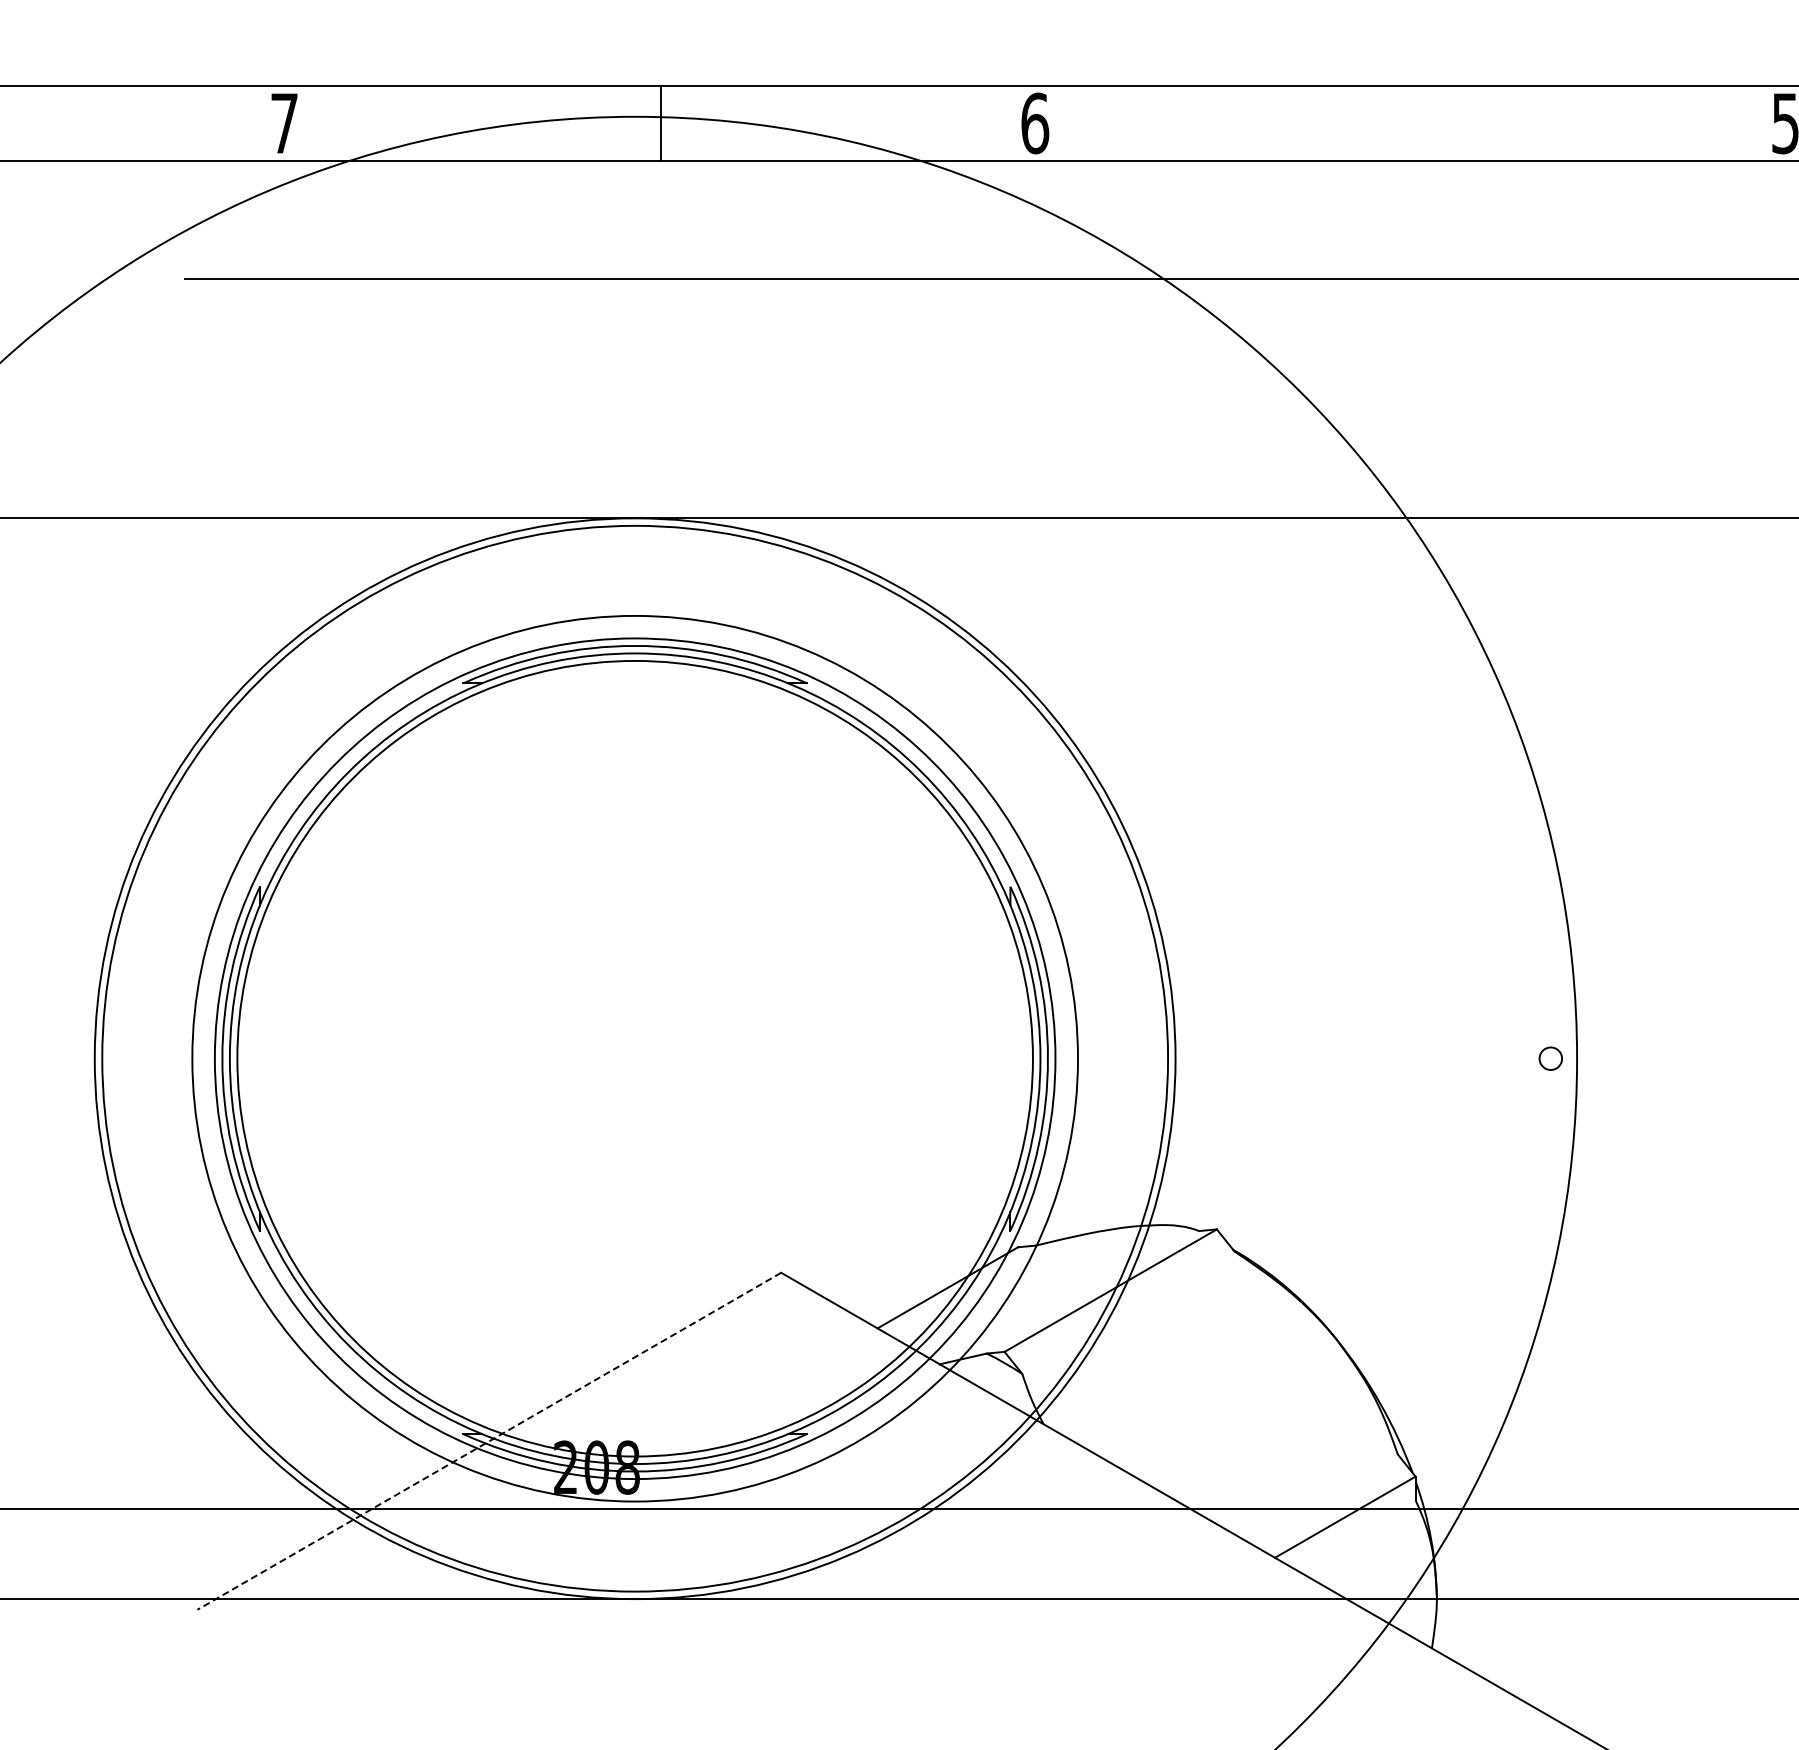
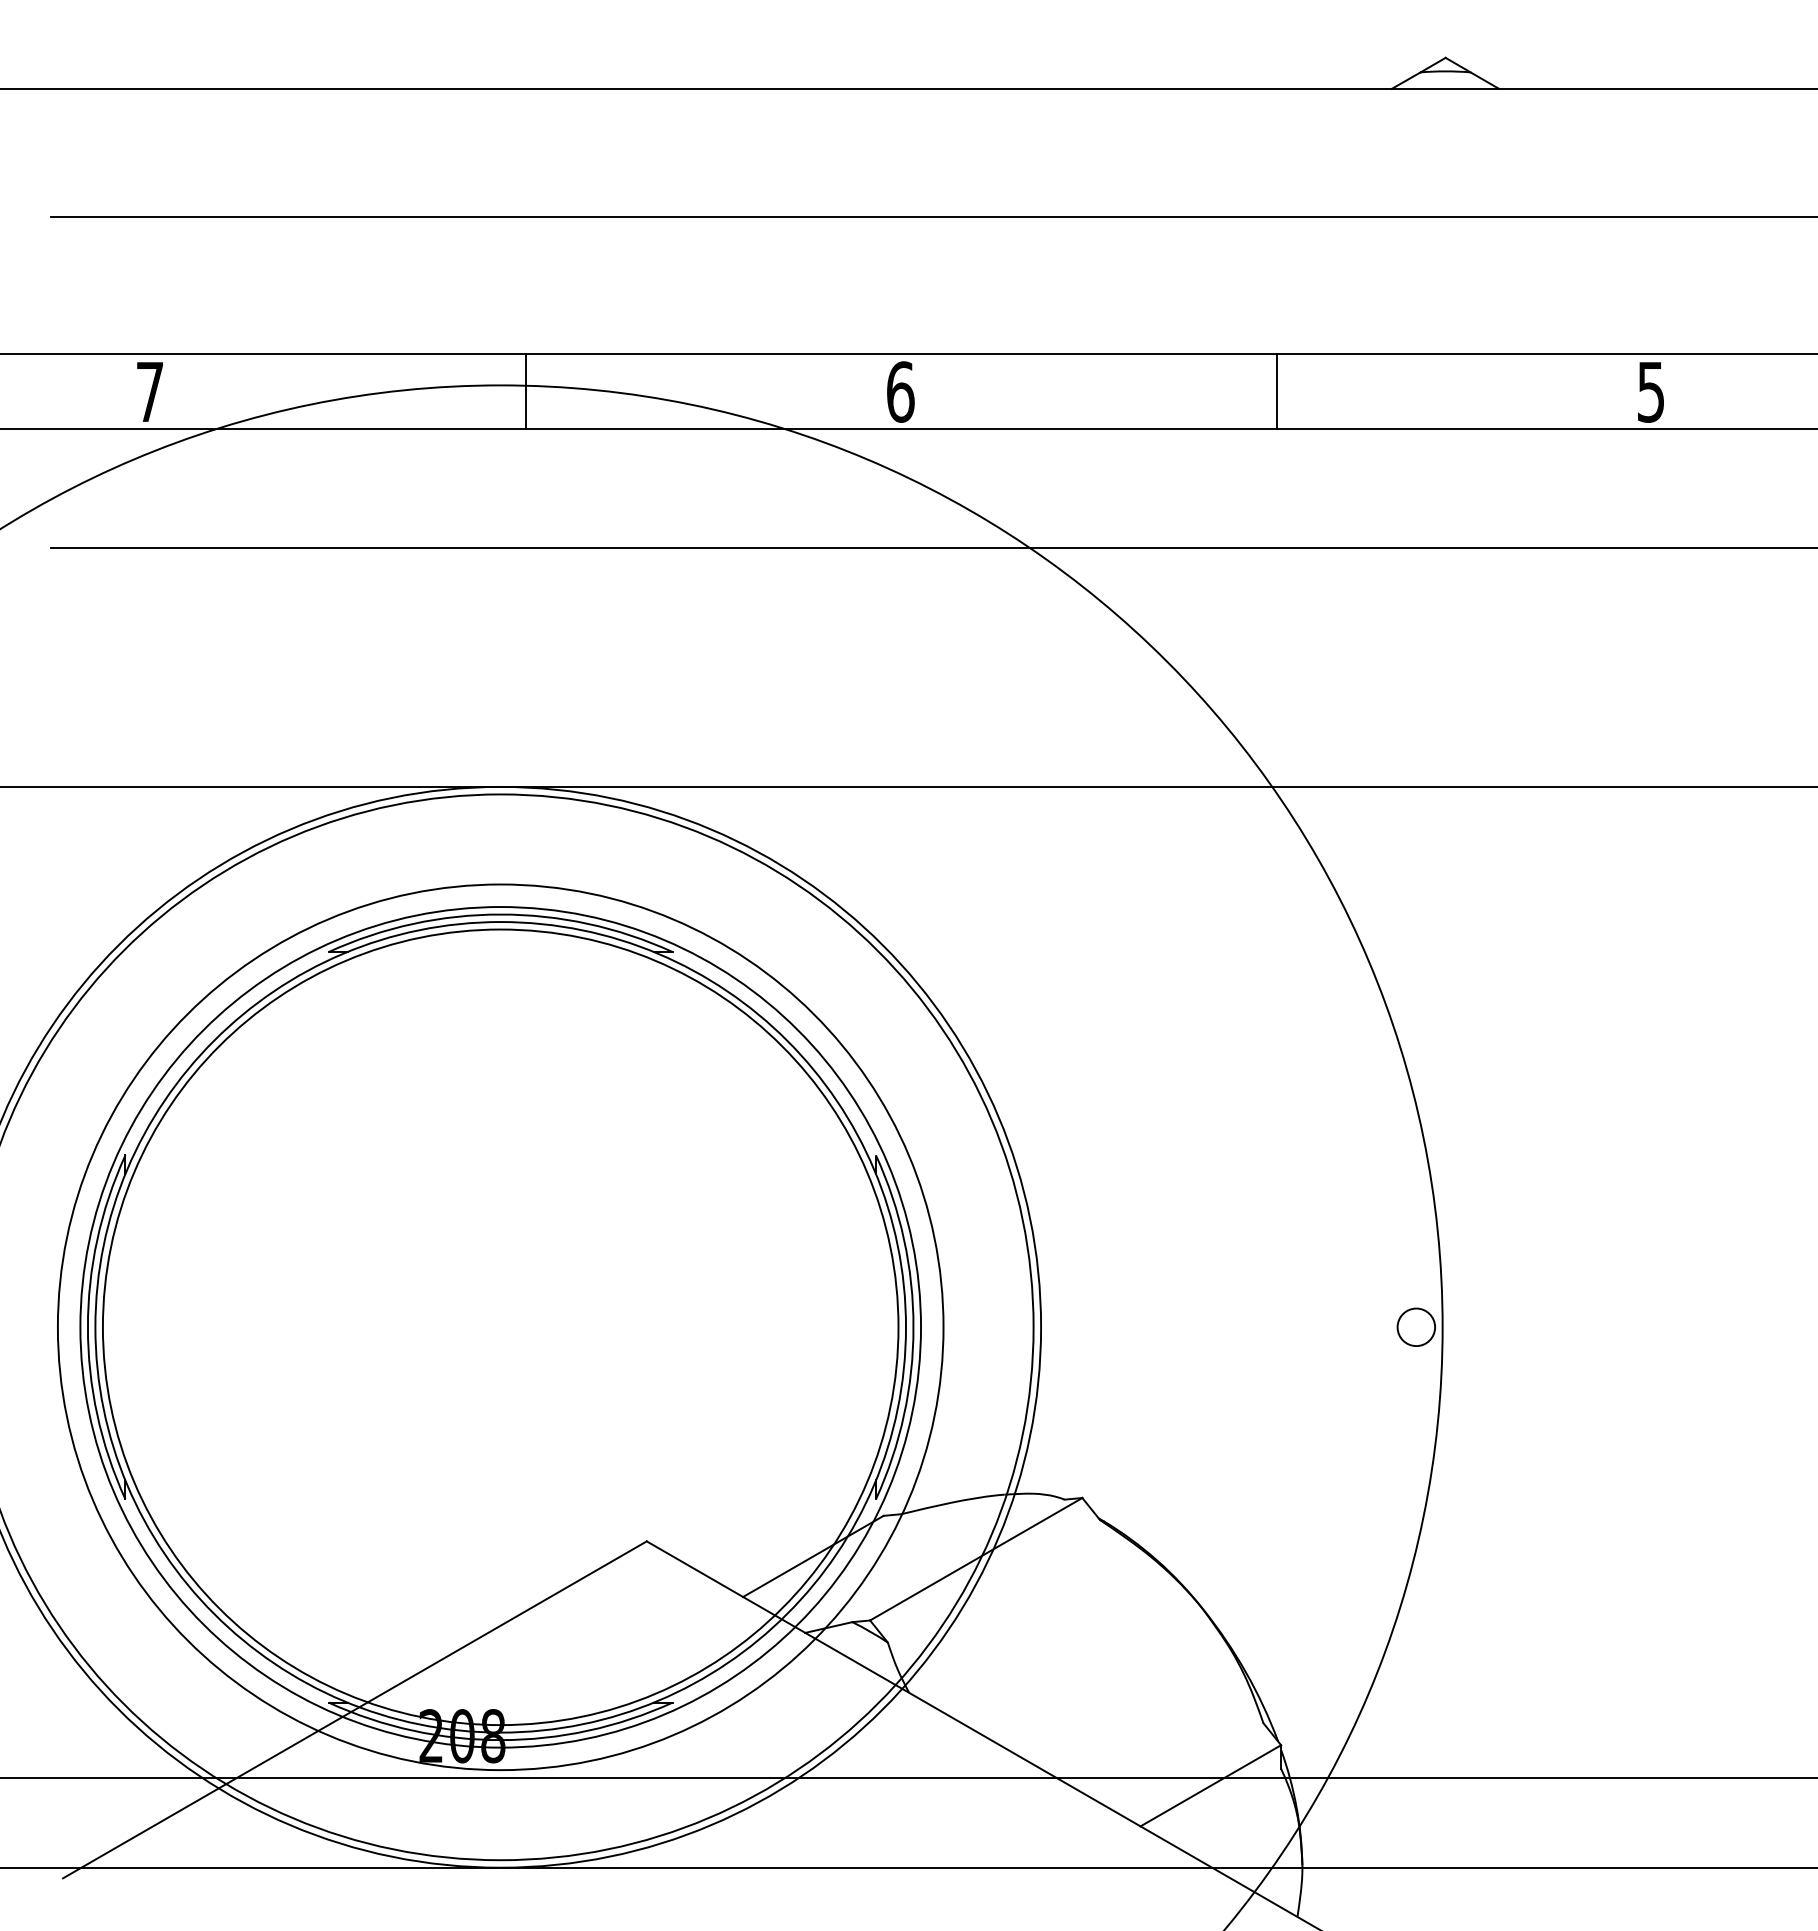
line: (1410, 122) -> (1276, 391), added
circle: (1550, 1058) -> (1416, 1327), size x1.67
line: (488, 1441) -> (354, 1710), dashed -> solid

